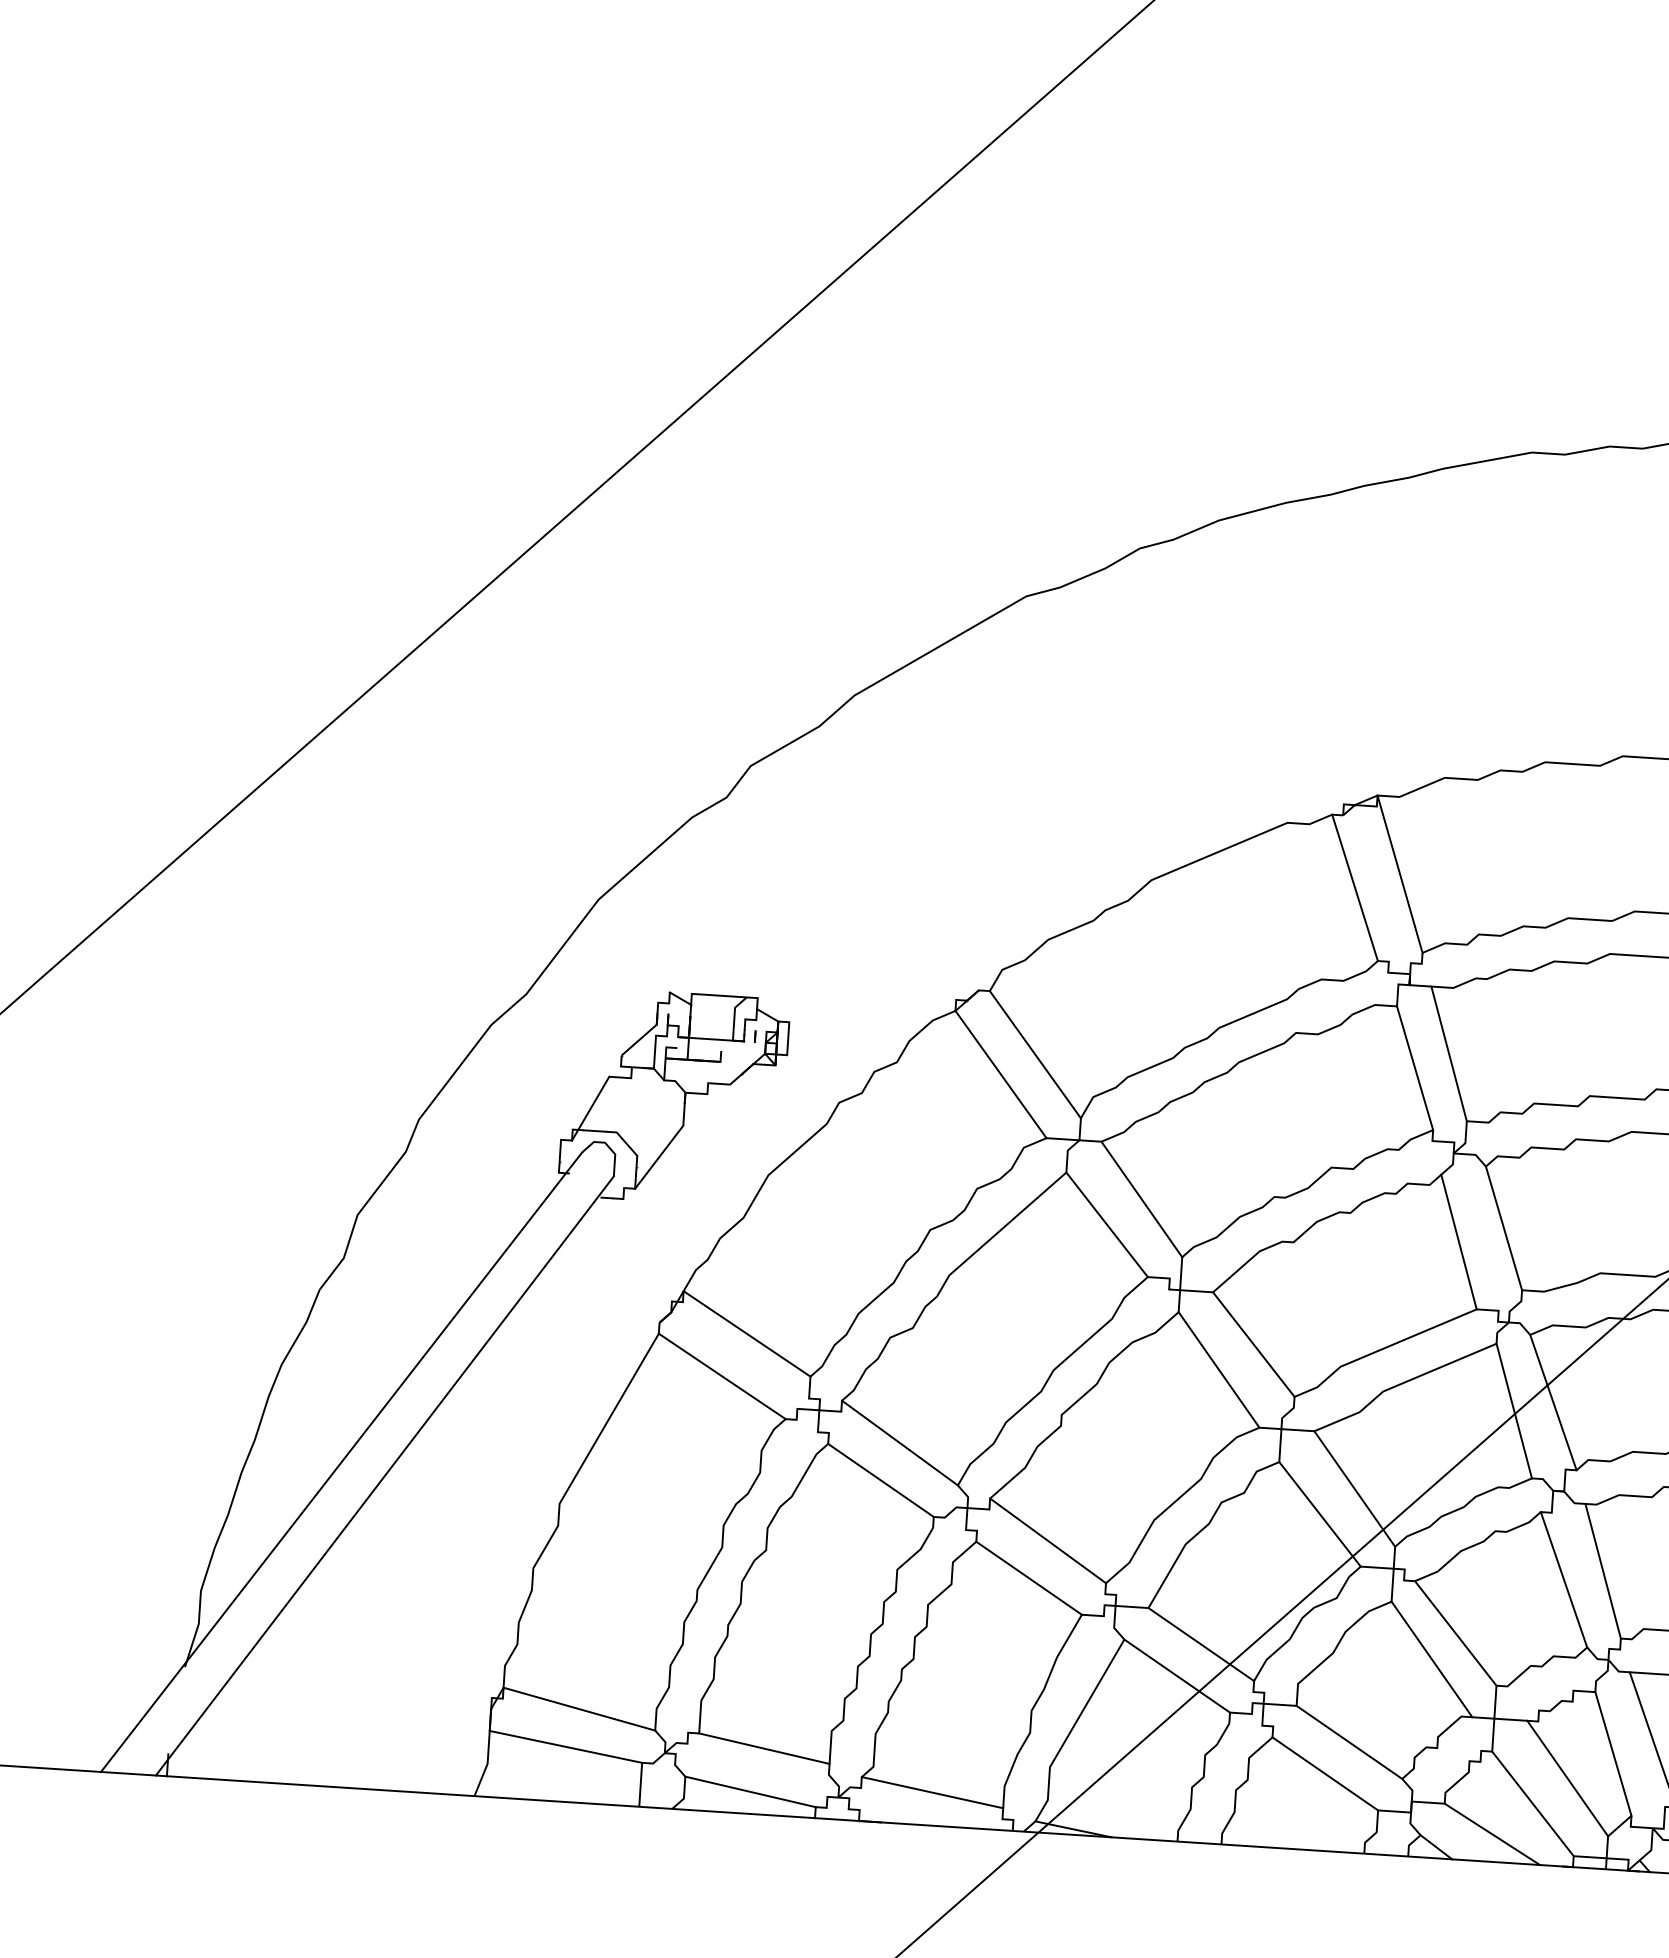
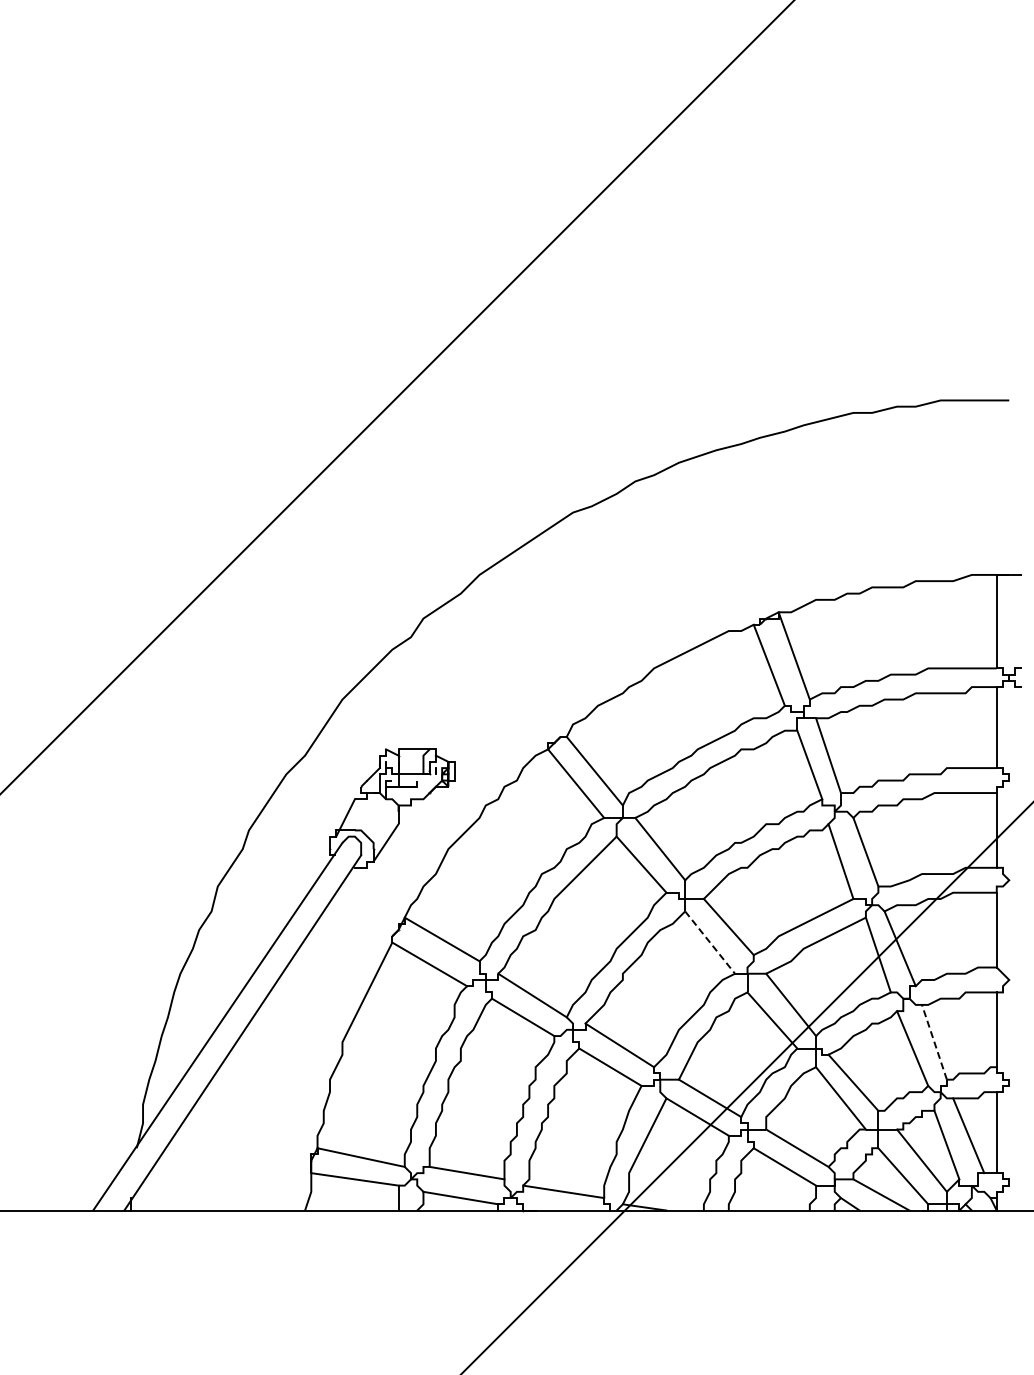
line: (1219, 1369) -> (710, 942), solid -> dashed
line: (1603, 1569) -> (934, 1041), solid -> dashed

